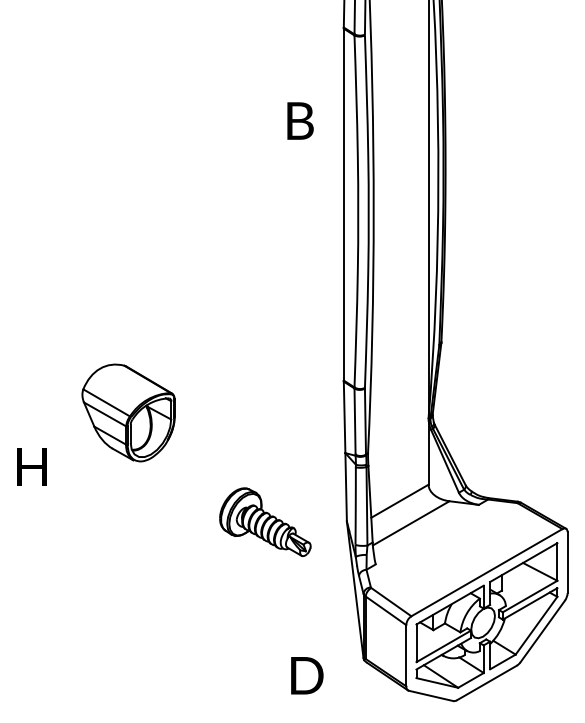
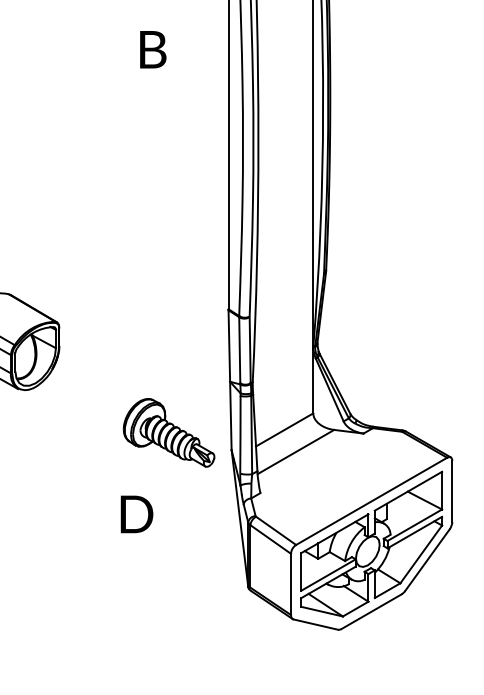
text: (300, 120) -> (153, 49), moved
part: (265, 521) -> (169, 432), moved
text: (307, 675) -> (137, 514), moved

